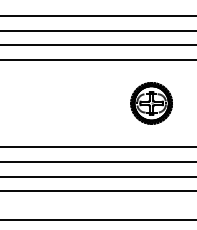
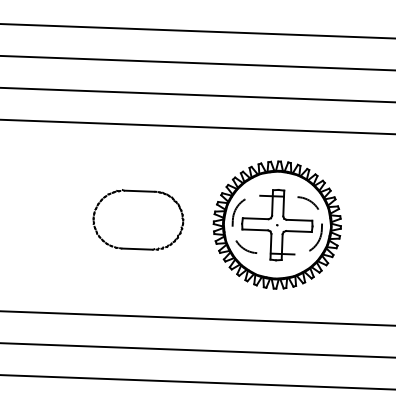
part: (87, 103) -> (137, 220), added
part: (151, 103) -> (276, 225), size x1.43

